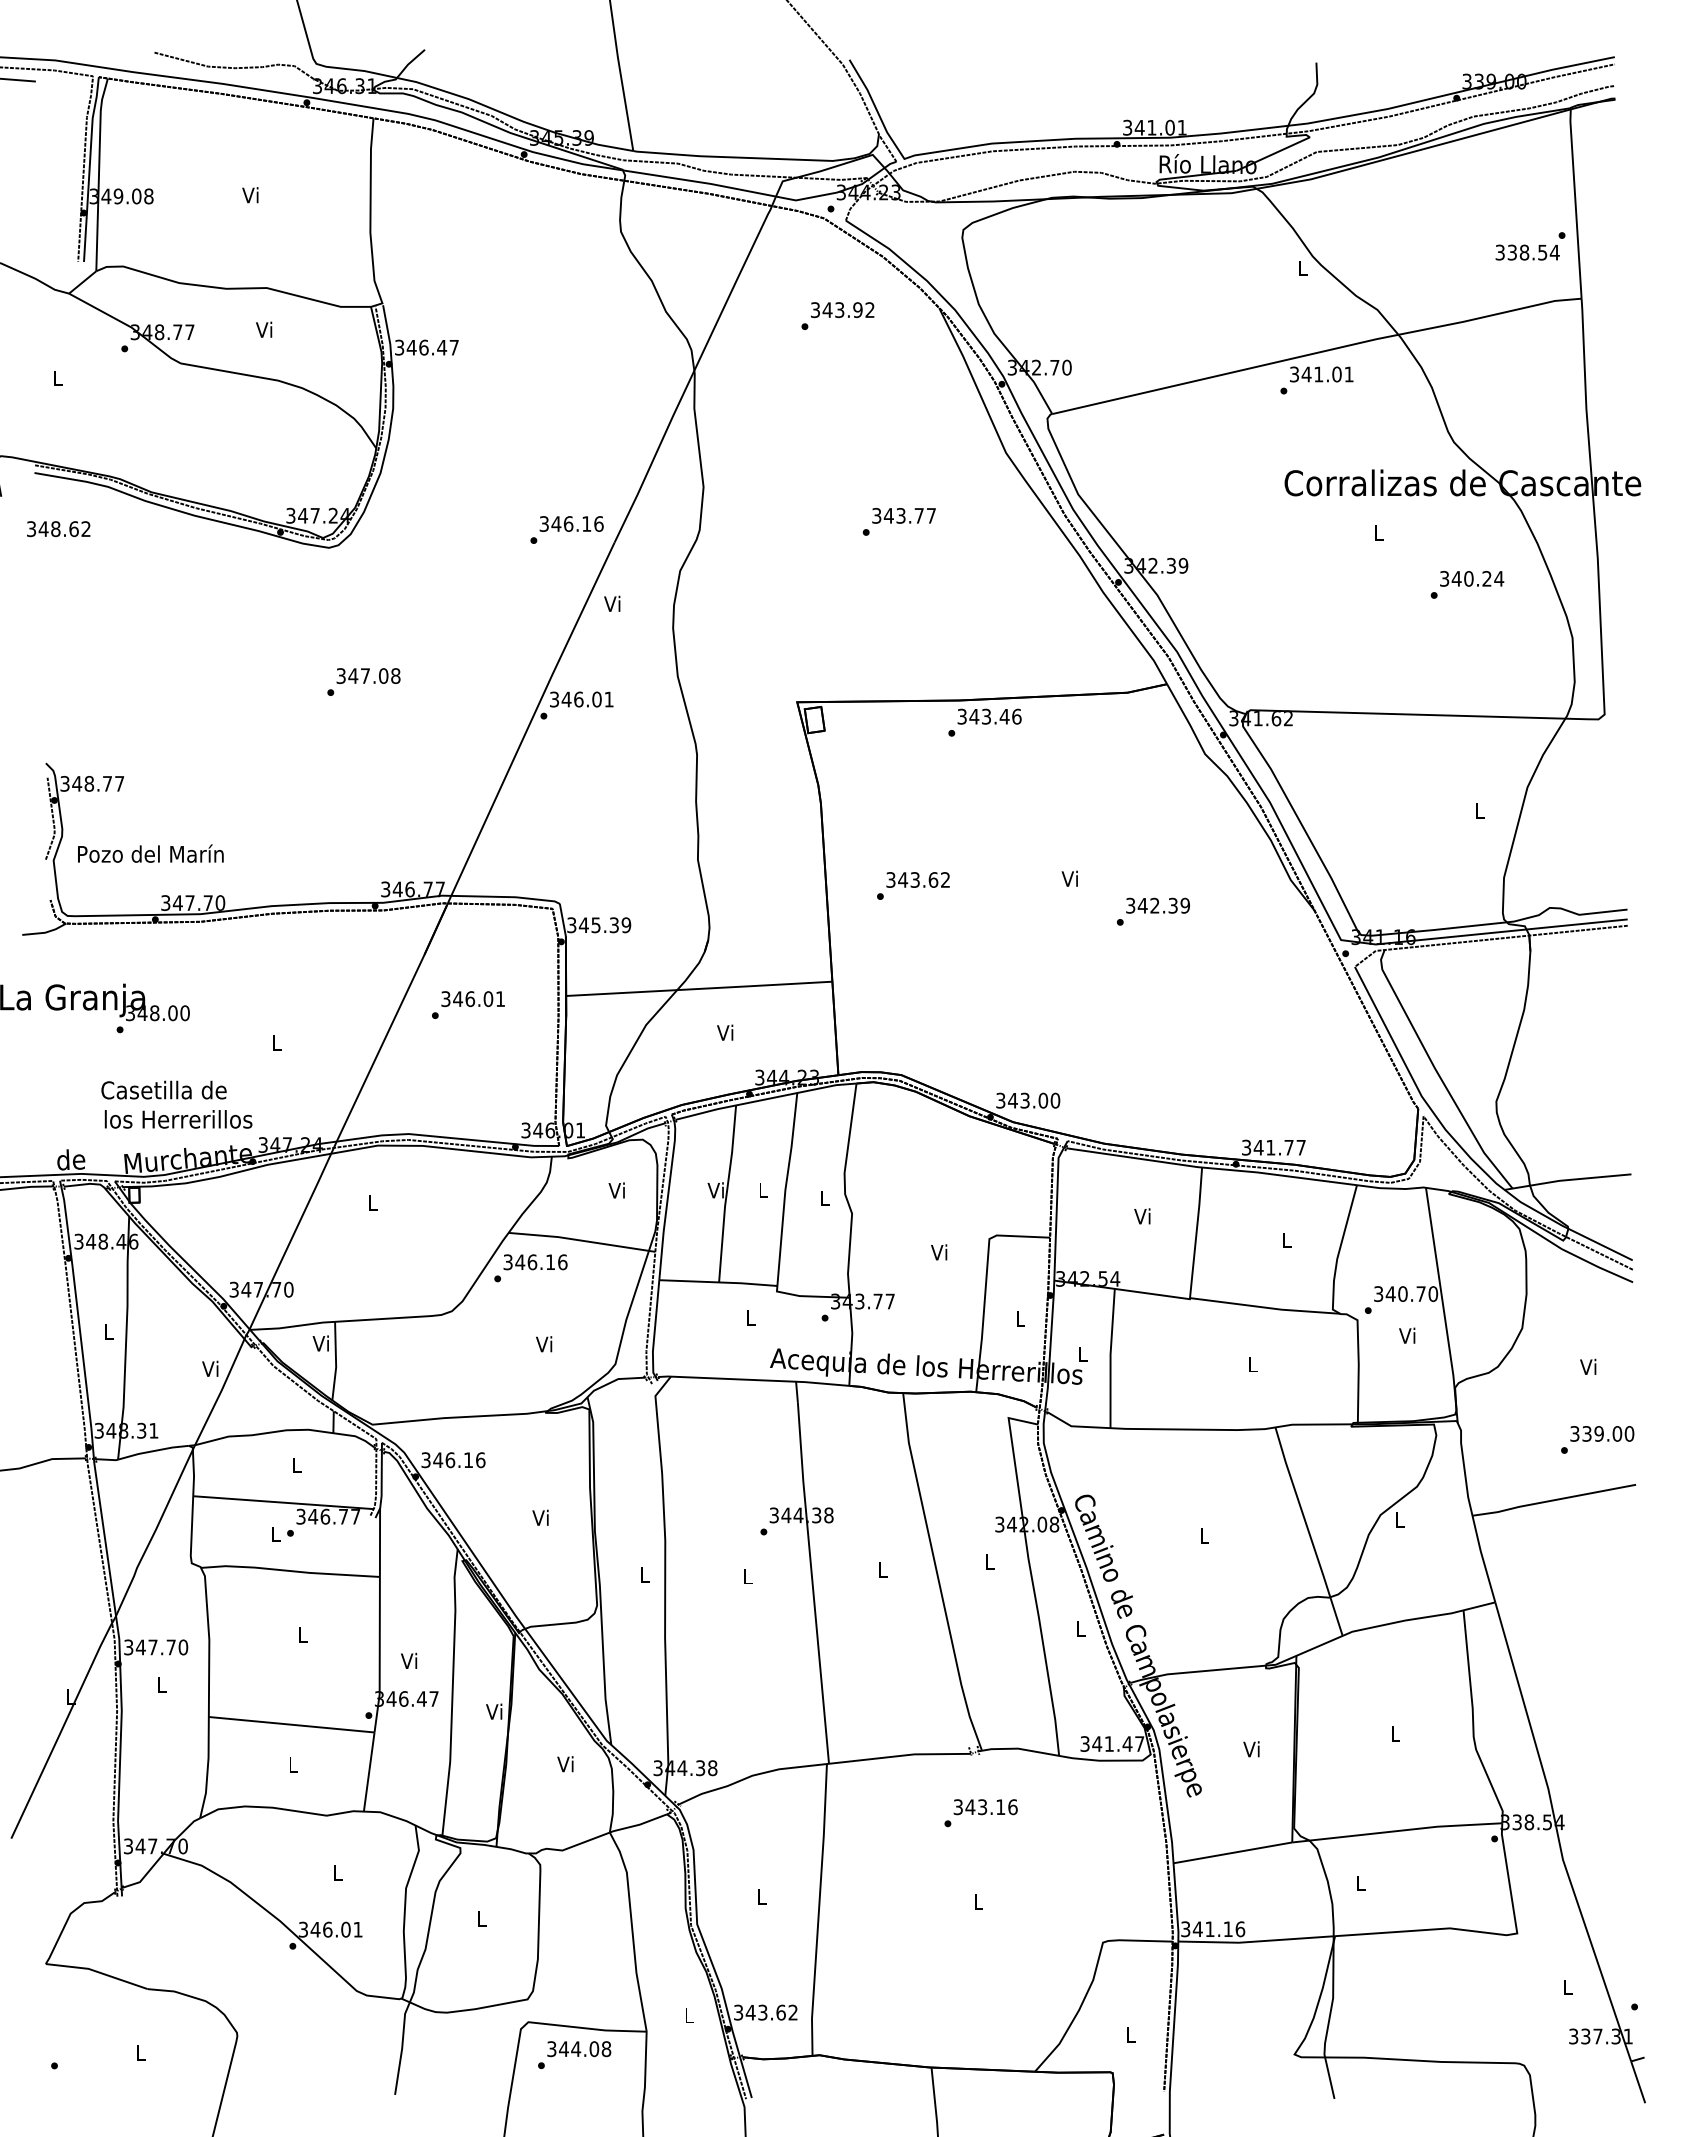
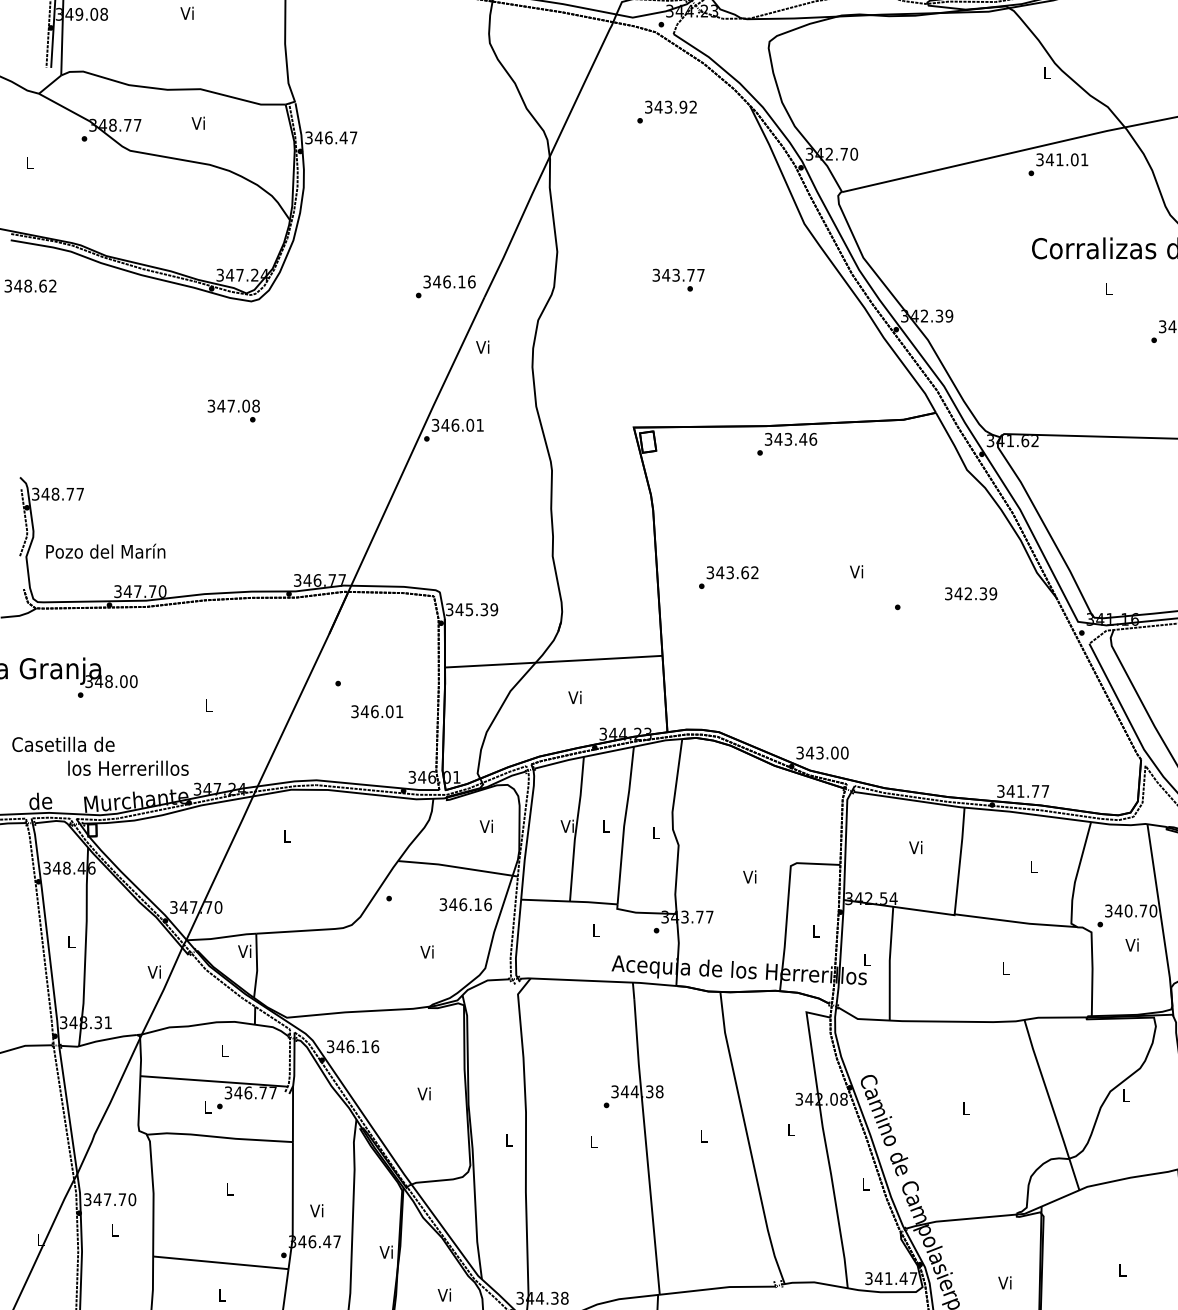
text: (903, 515) -> (678, 275), moved
text: (368, 675) -> (233, 405), moved
text: (1157, 905) -> (970, 593), moved
text: (472, 999) -> (376, 712), moved
text: (163, 1089) -> (63, 743), moved
text: (535, 1262) -> (465, 904), moved

